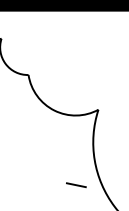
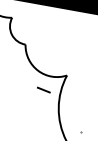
line: (75, 184) -> (43, 89), moved

